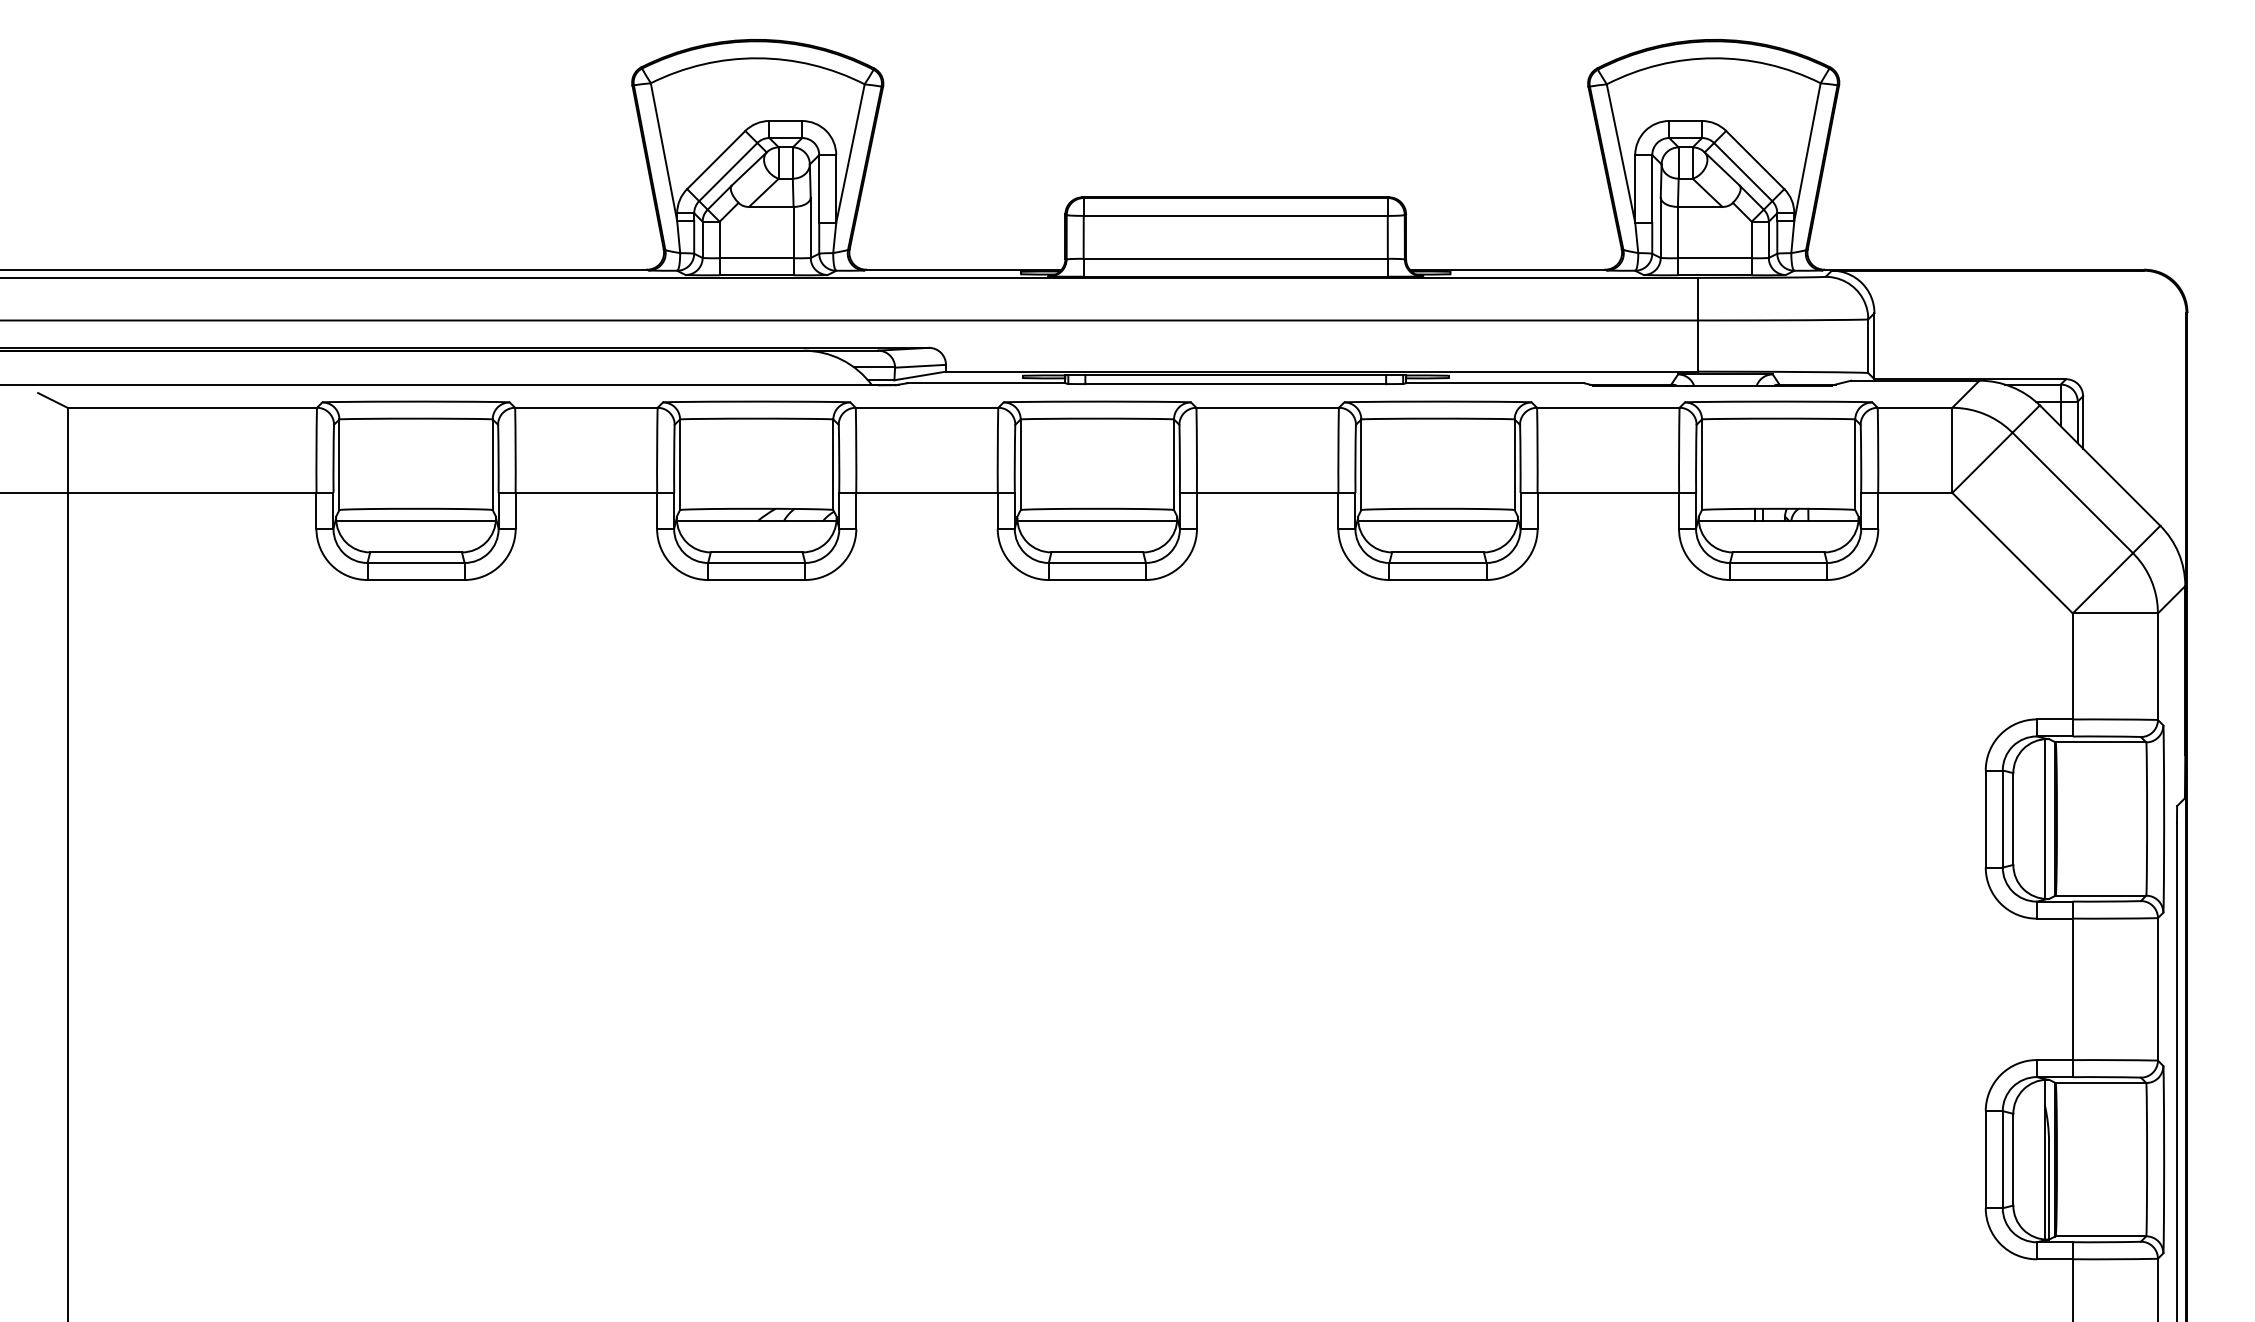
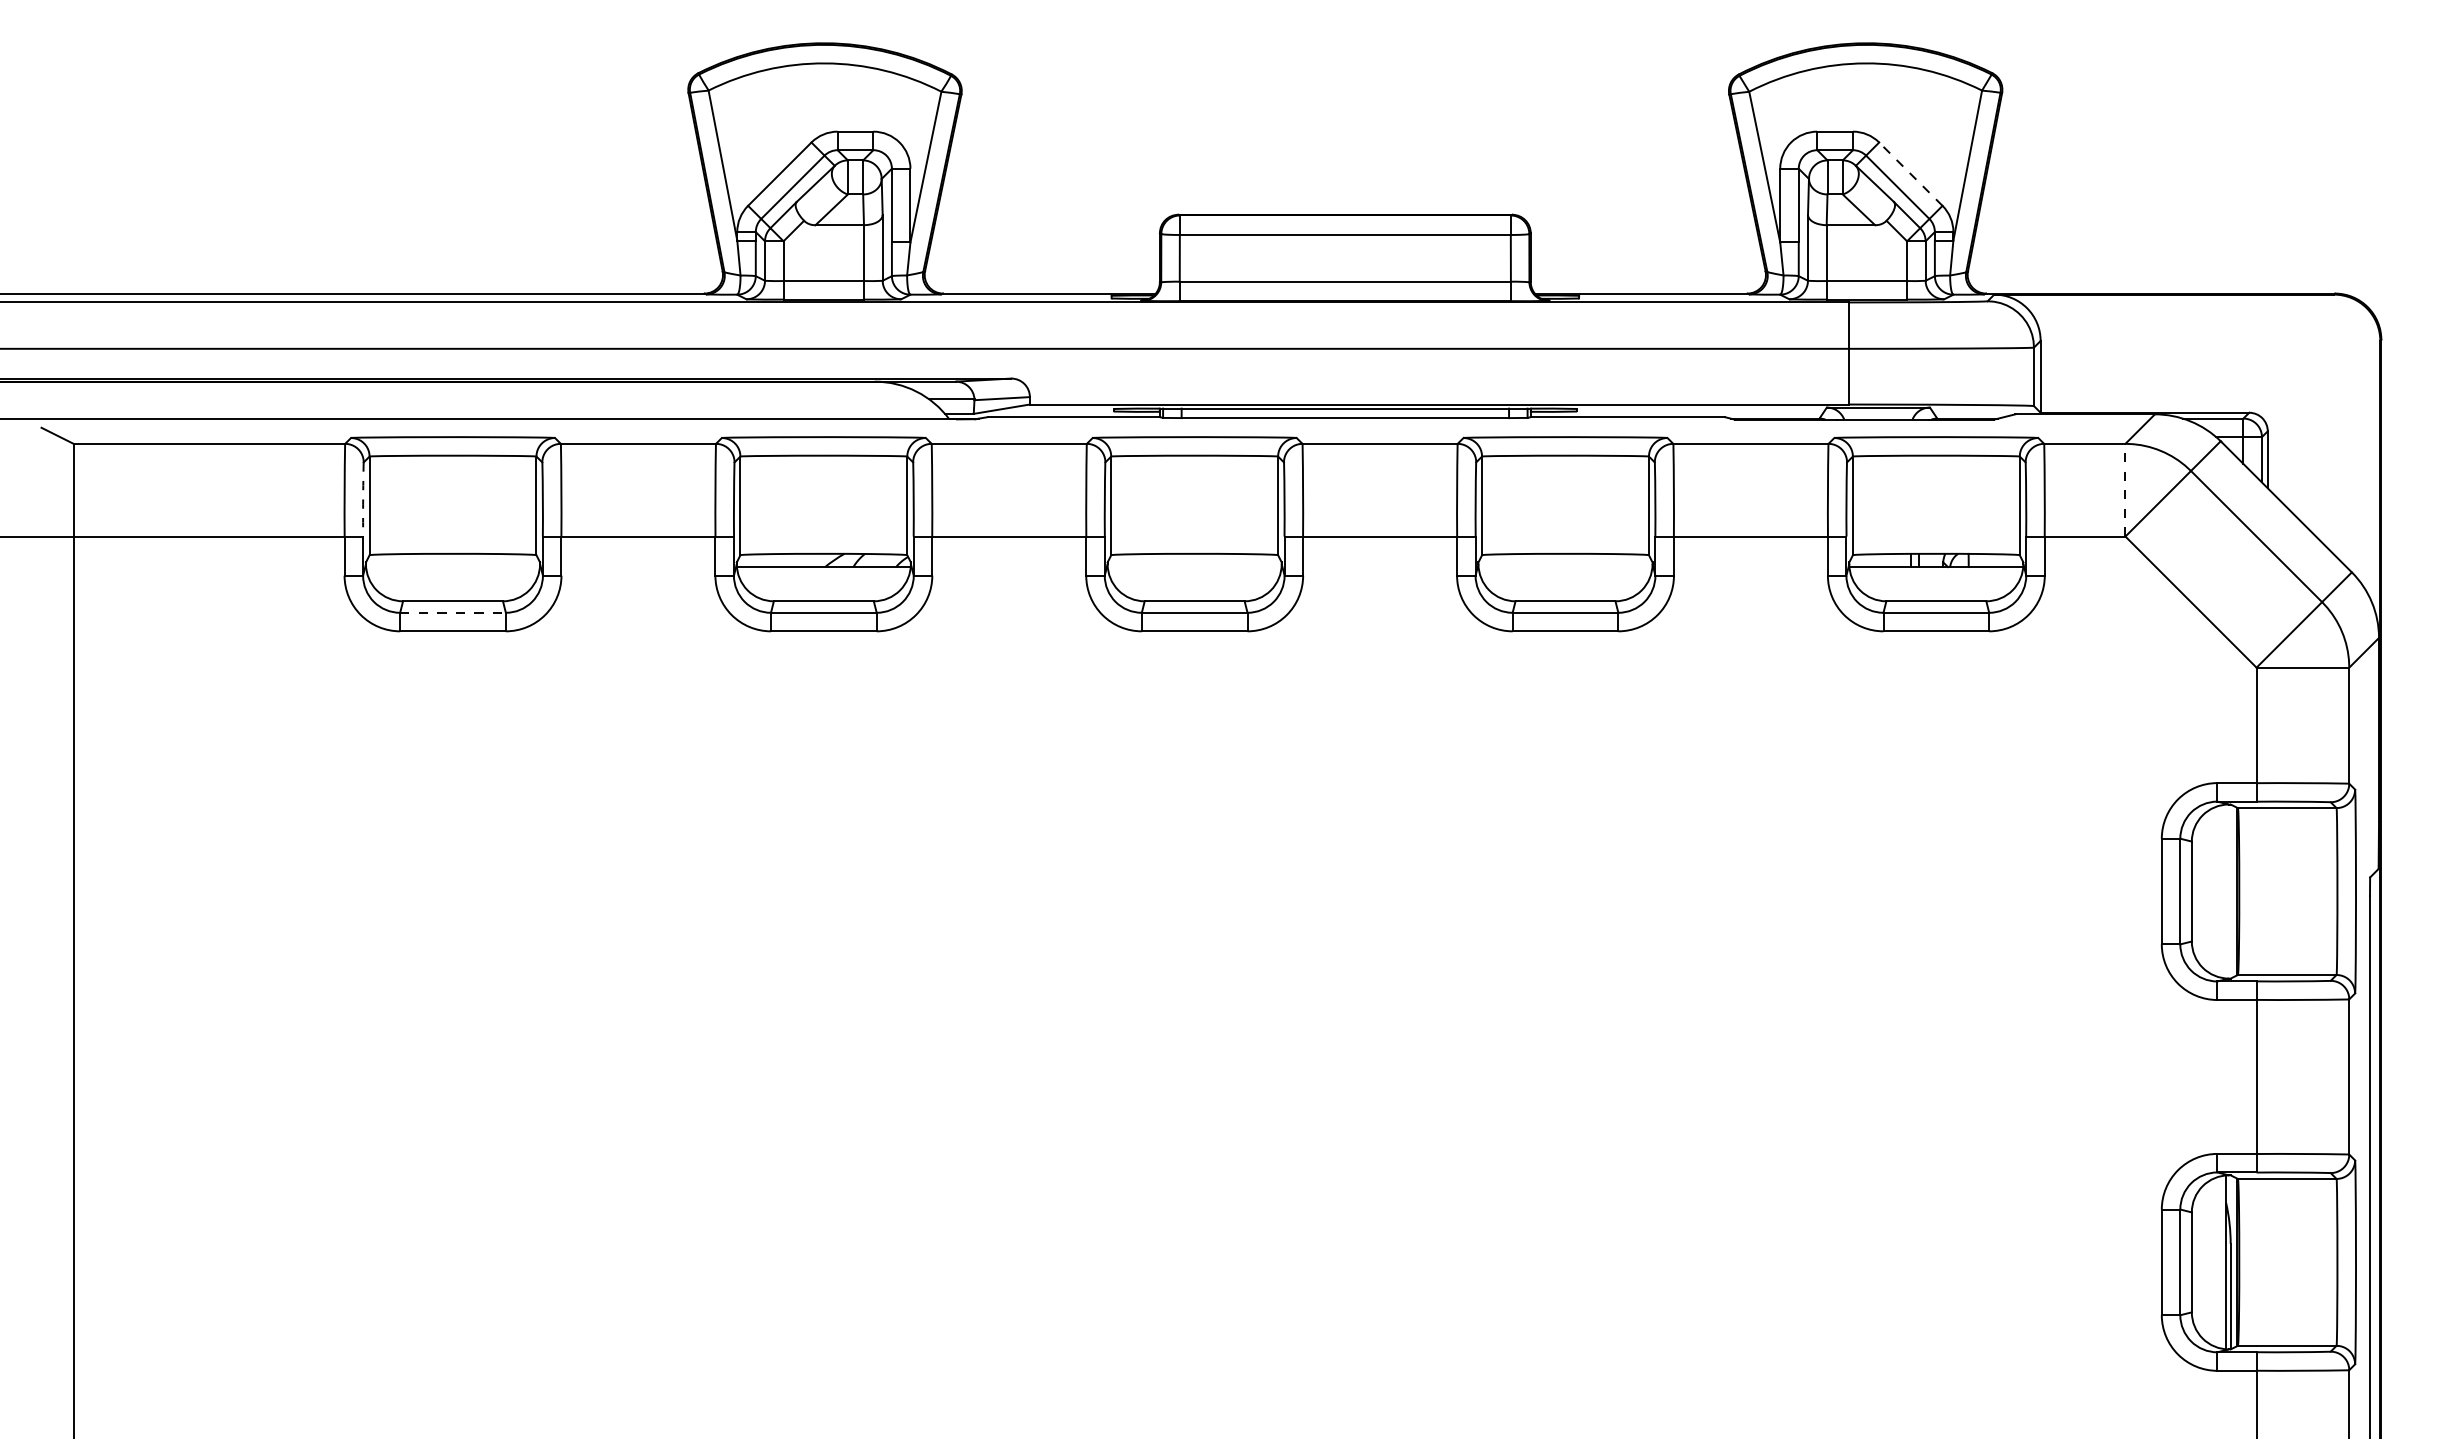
line: (1754, 160) -> (1910, 174), solid -> dashed
line: (1952, 449) -> (2125, 489), solid -> dashed
arc: (333, 458) -> (363, 499), solid -> dashed
line: (415, 521) -> (452, 567), removed
line: (1097, 521) -> (1194, 567), removed
line: (1437, 521) -> (1565, 567), removed
line: (416, 562) -> (453, 612), solid -> dashed
line: (2045, 818) -> (2226, 891), removed

